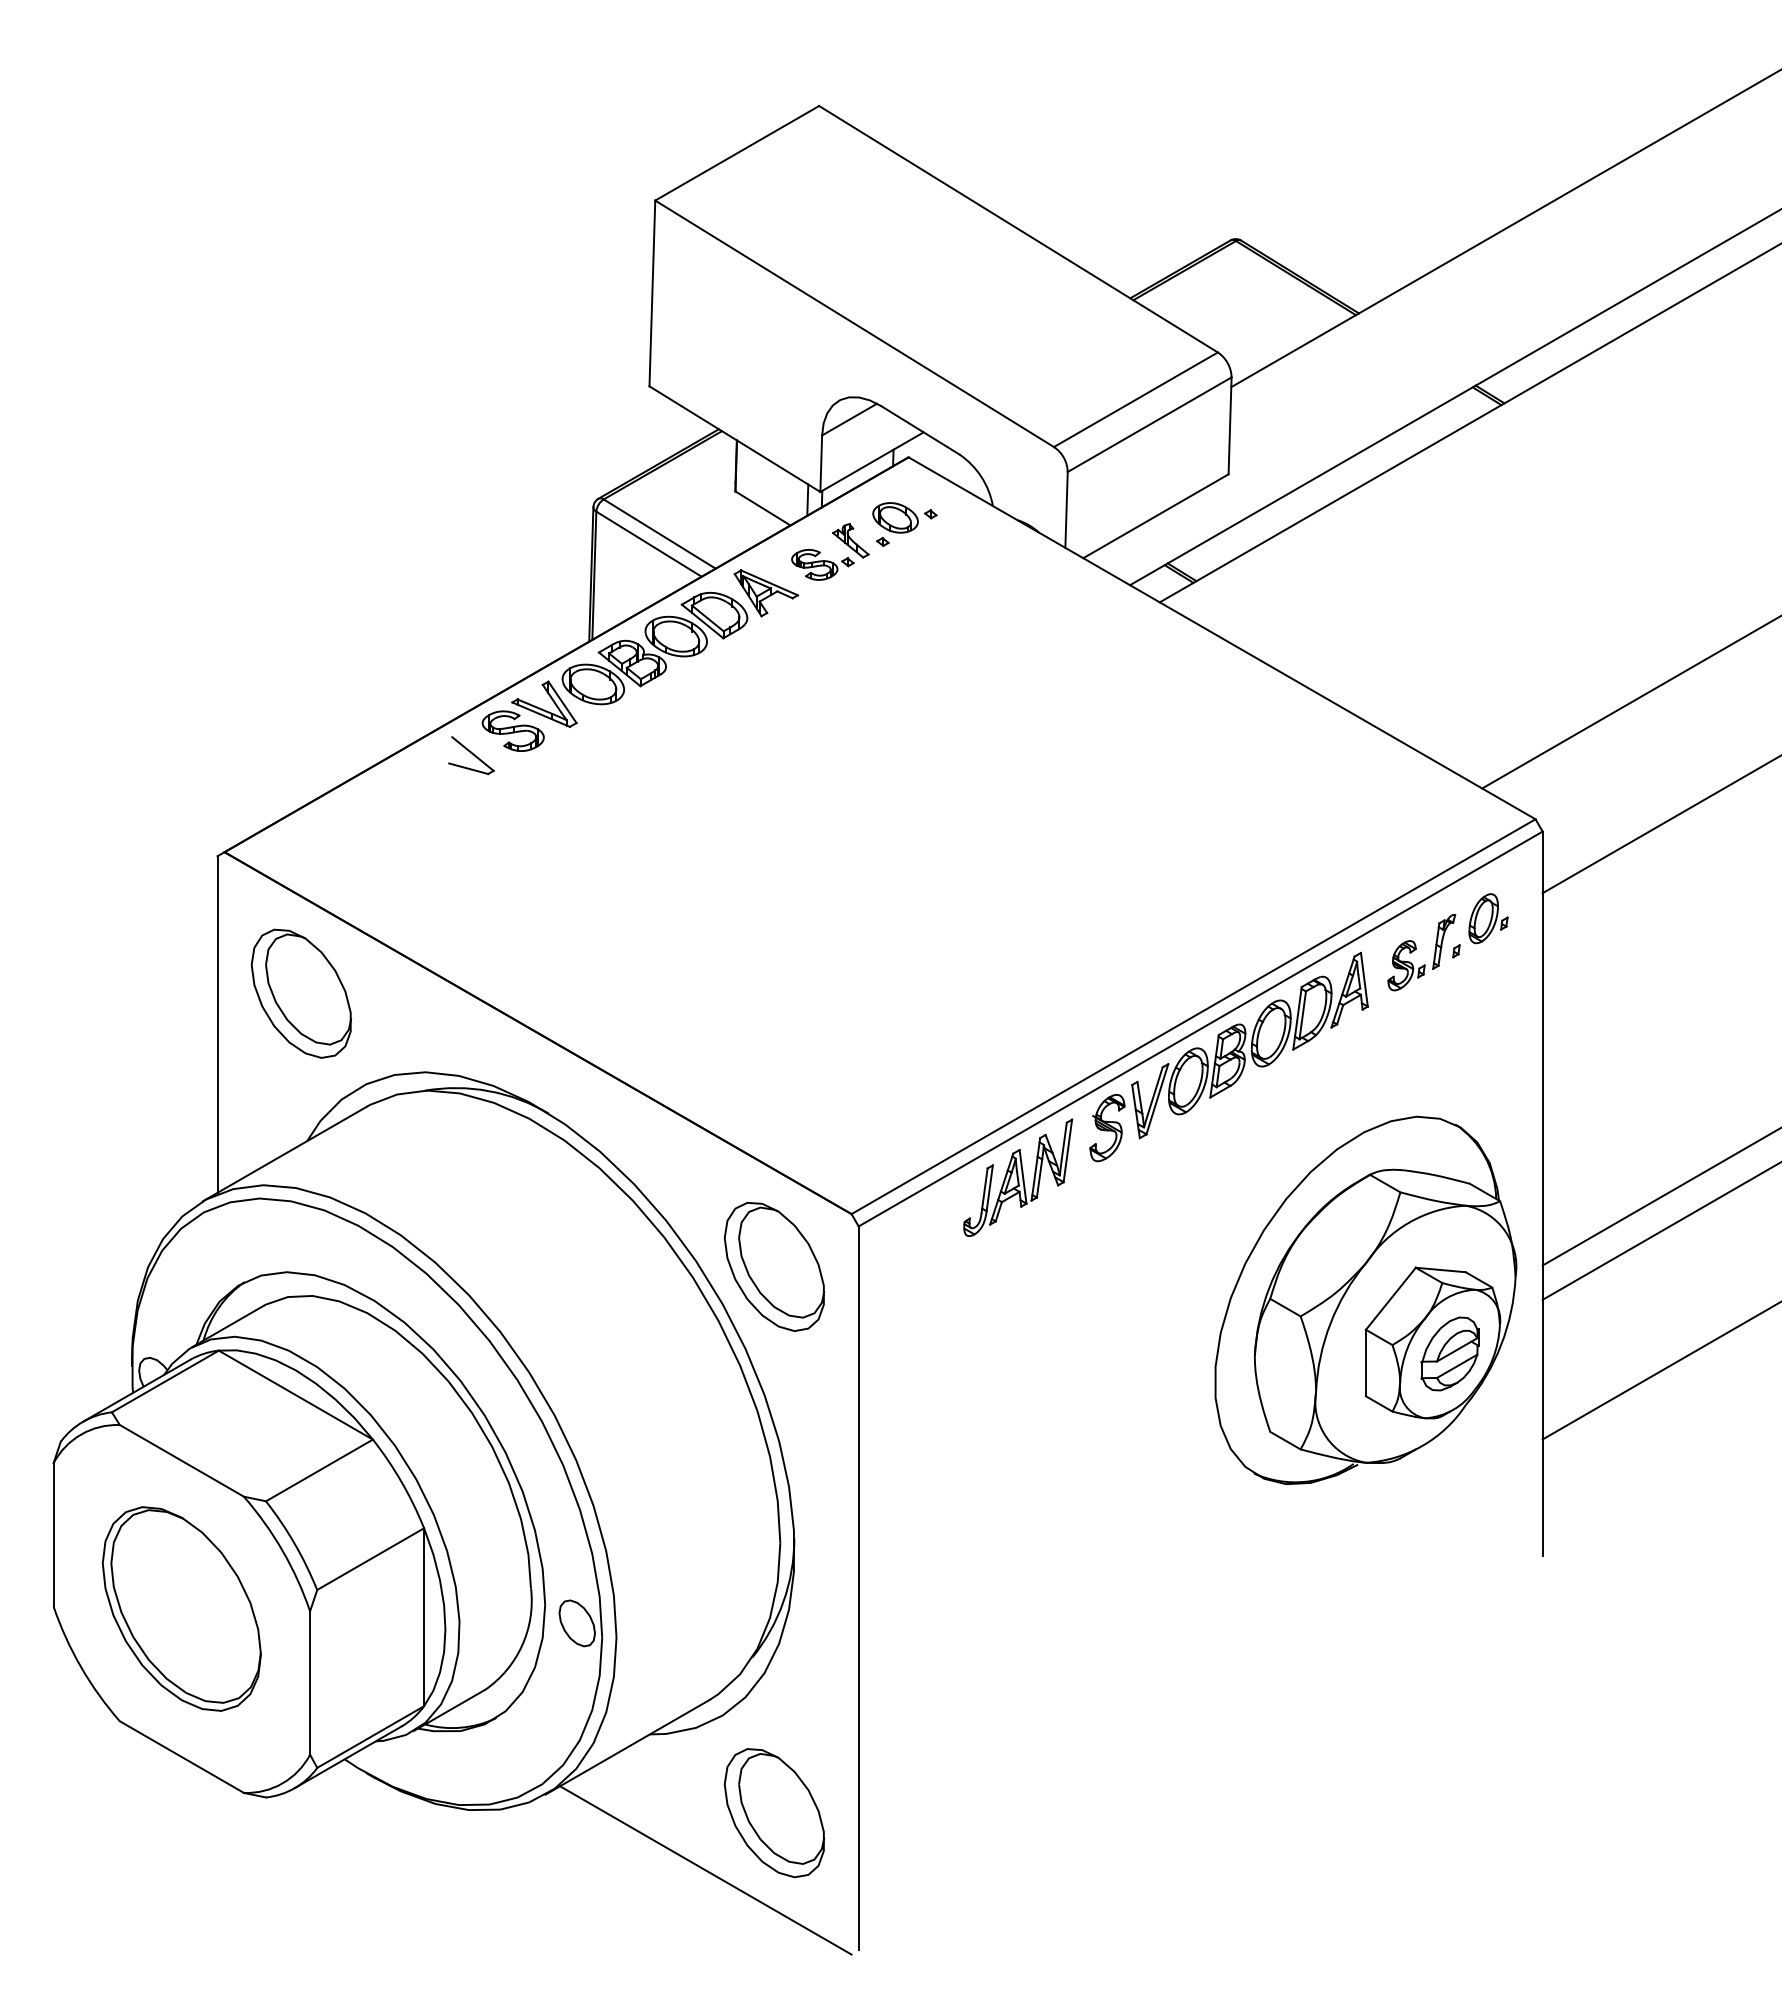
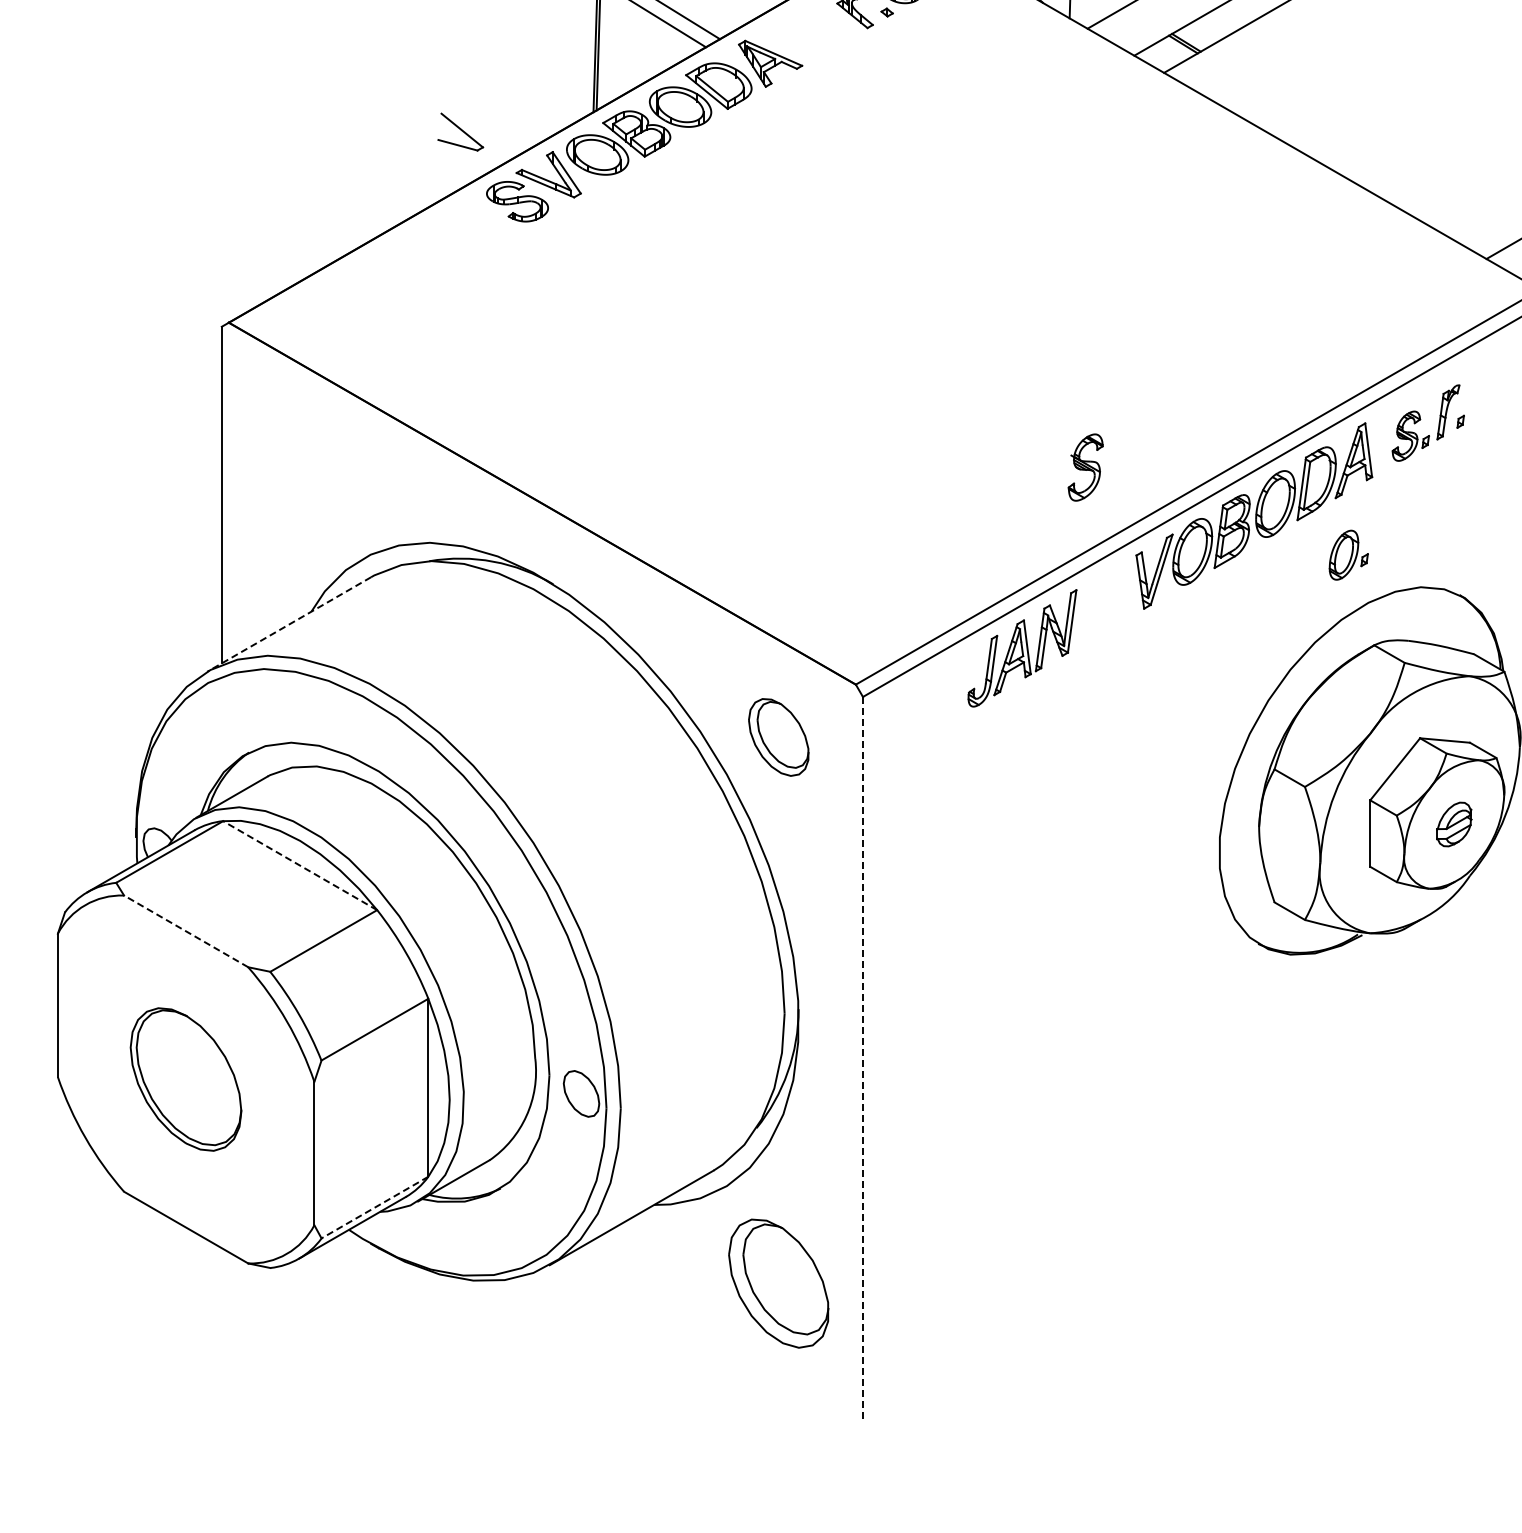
part: (822, 564) -> (826, 35), removed
part: (471, 755) -> (460, 132), moved
part: (1488, 918) -> (1348, 555), moved
part: (301, 993) -> (305, 464), removed
part: (1107, 1128) -> (1085, 468), moved
line: (284, 1153) -> (288, 624), solid -> dashed
part: (774, 1266) -> (778, 737), size x0.6
part: (1449, 1353) -> (1453, 824), size x0.6
line: (295, 1395) -> (299, 866), solid -> dashed
line: (181, 1460) -> (185, 931), solid -> dashed
line: (858, 1588) -> (862, 1059), solid -> dashed
part: (181, 1608) -> (185, 1079), size x0.7
line: (370, 1737) -> (374, 1208), solid -> dashed
line: (705, 1870) -> (709, 1341), removed

